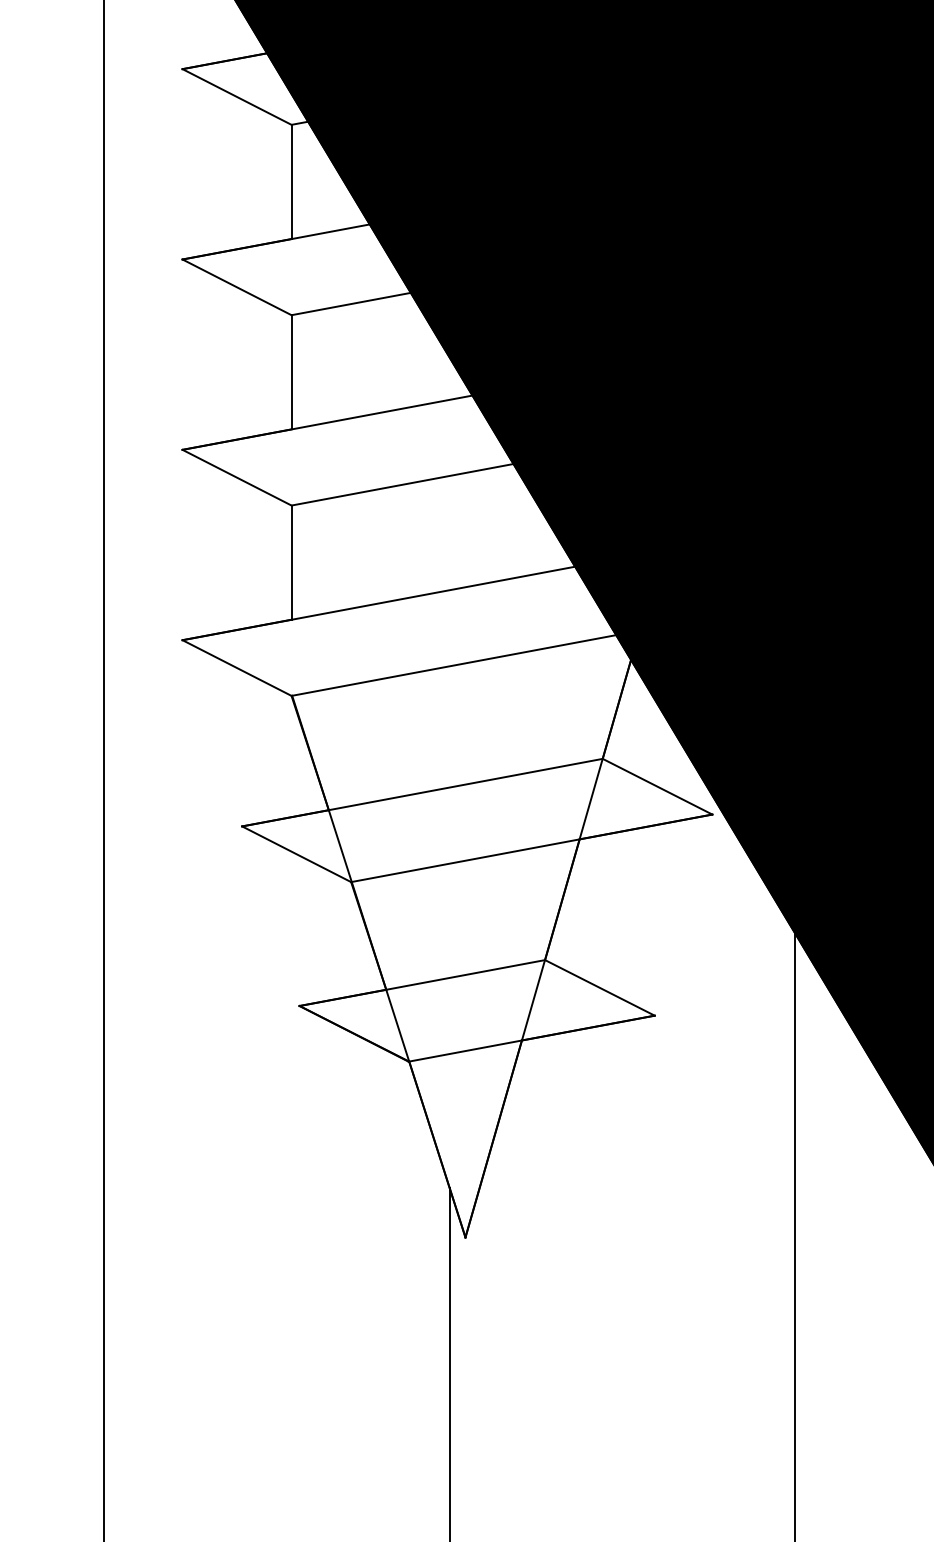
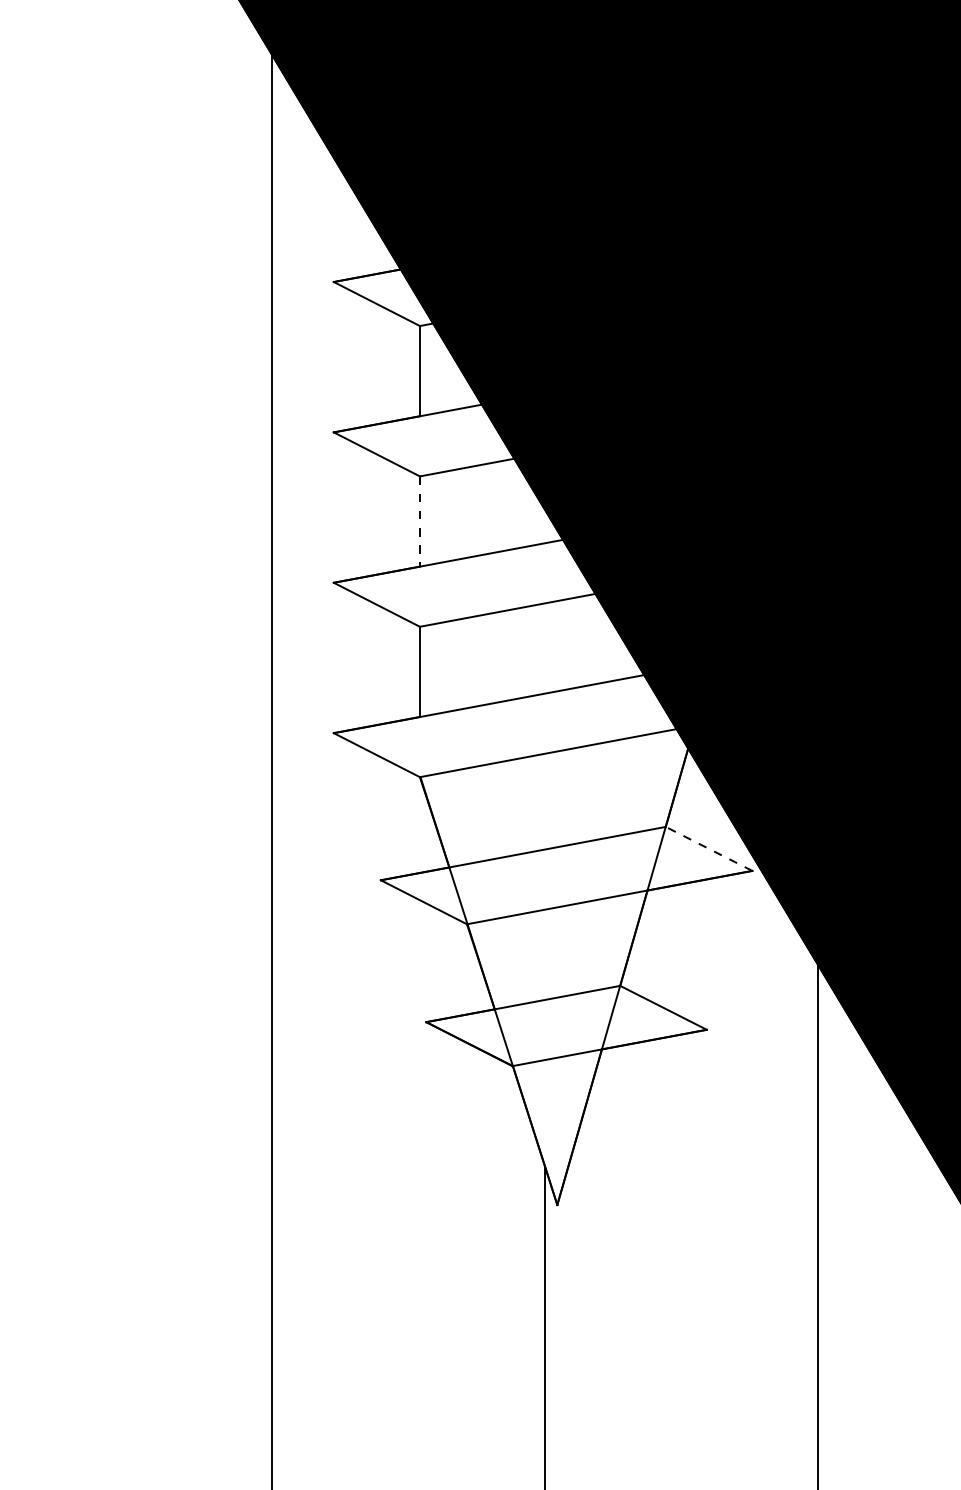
line: (291, 373) -> (419, 522), solid -> dashed
line: (658, 786) -> (709, 848), solid -> dashed

